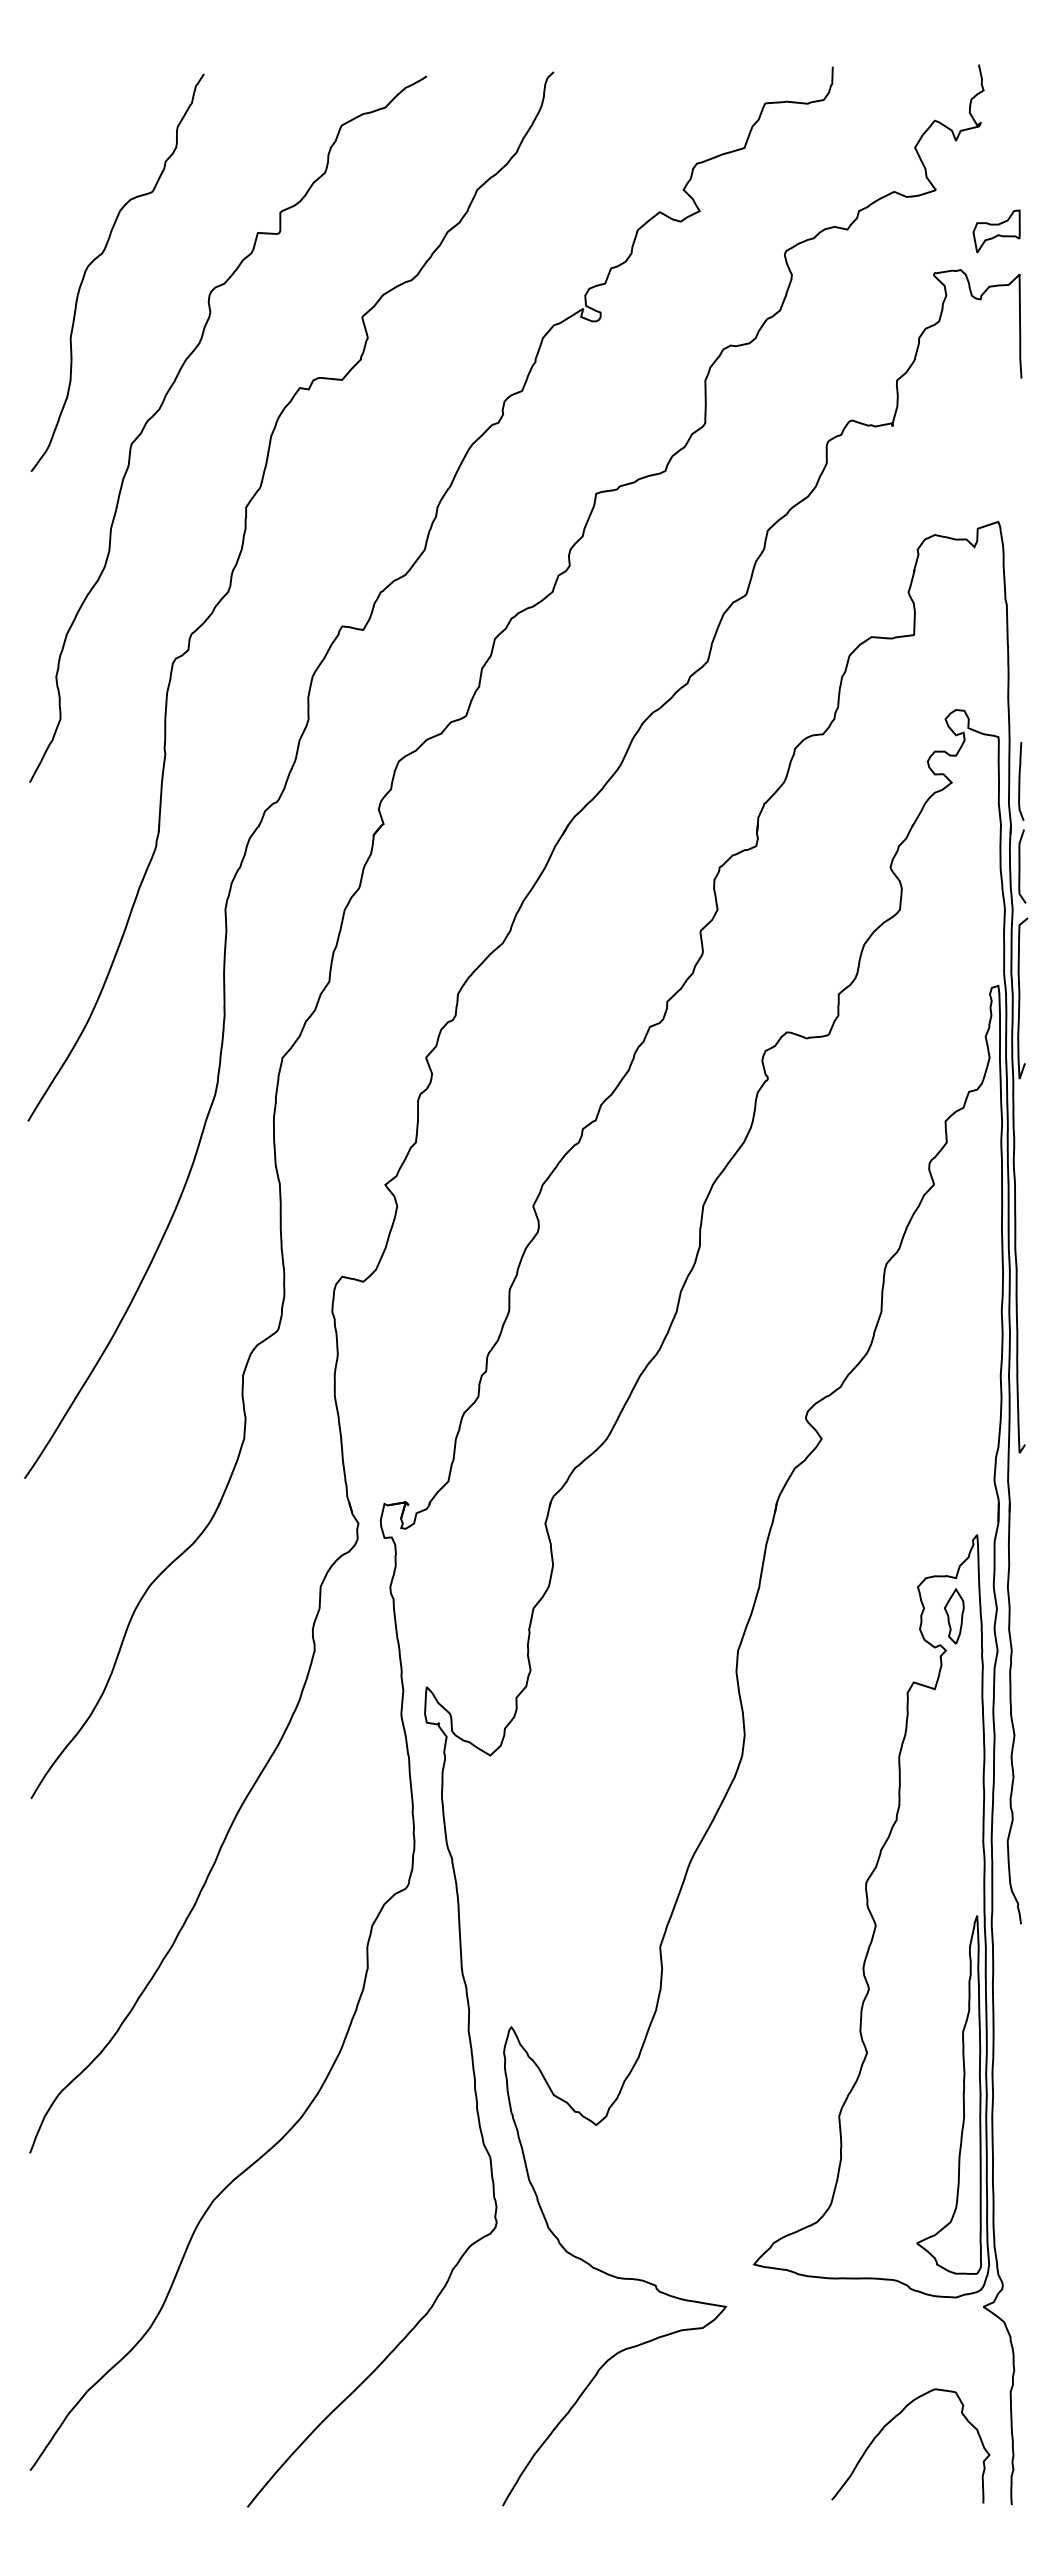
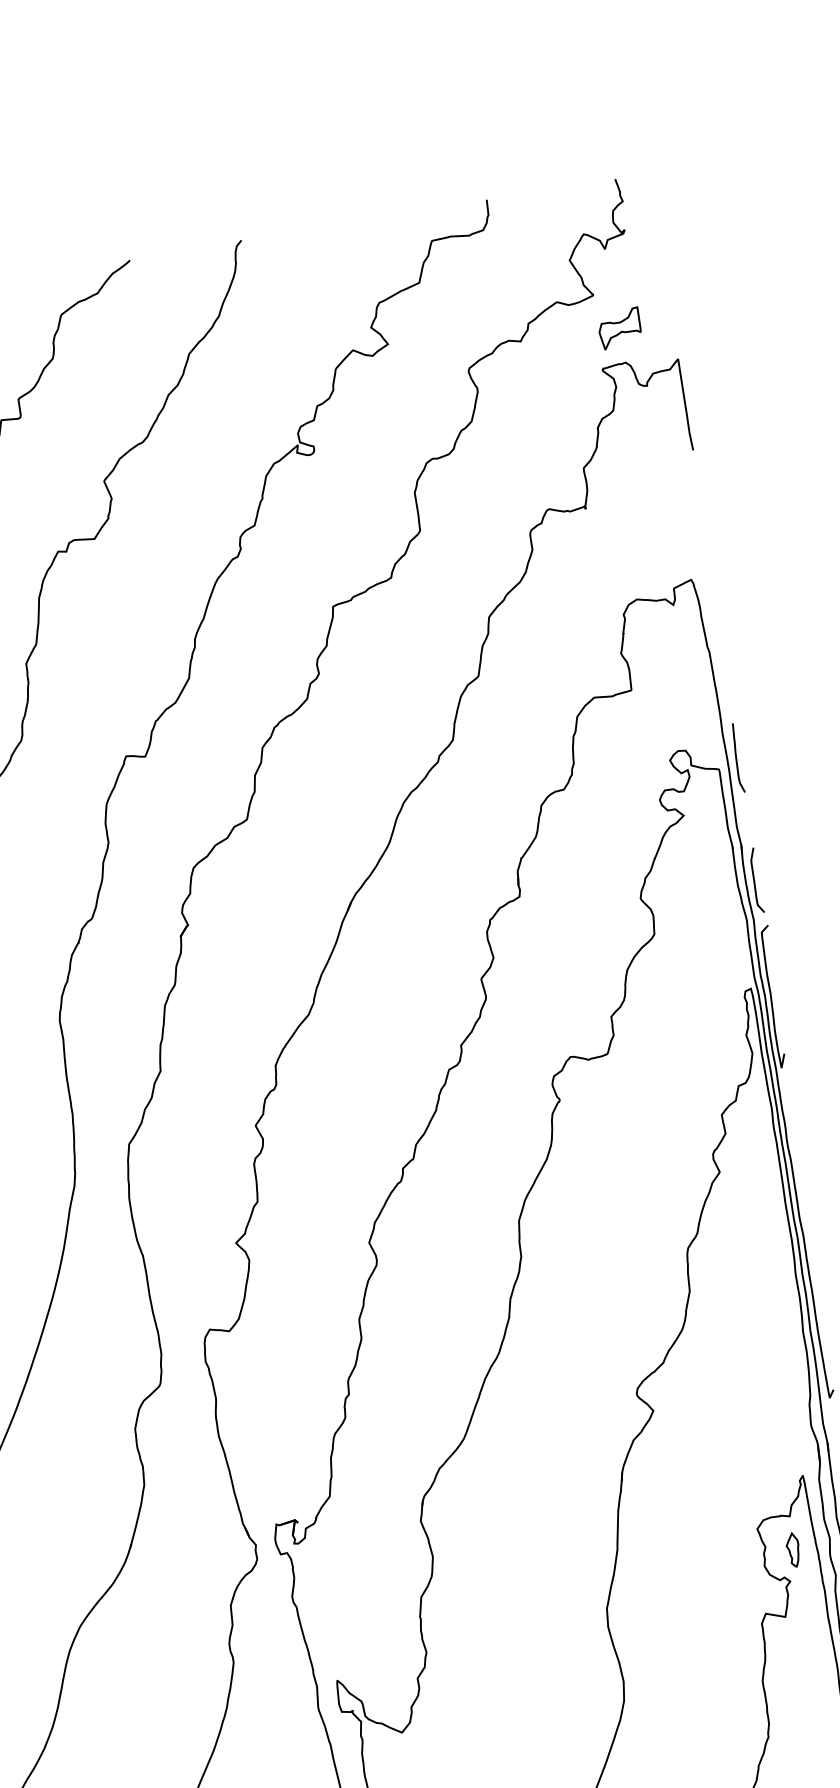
part: (996, 231) -> (619, 328), moved
curve: (1020, 781) -> (737, 758), moved
part: (954, 1616) -> (793, 1550), size x0.7

